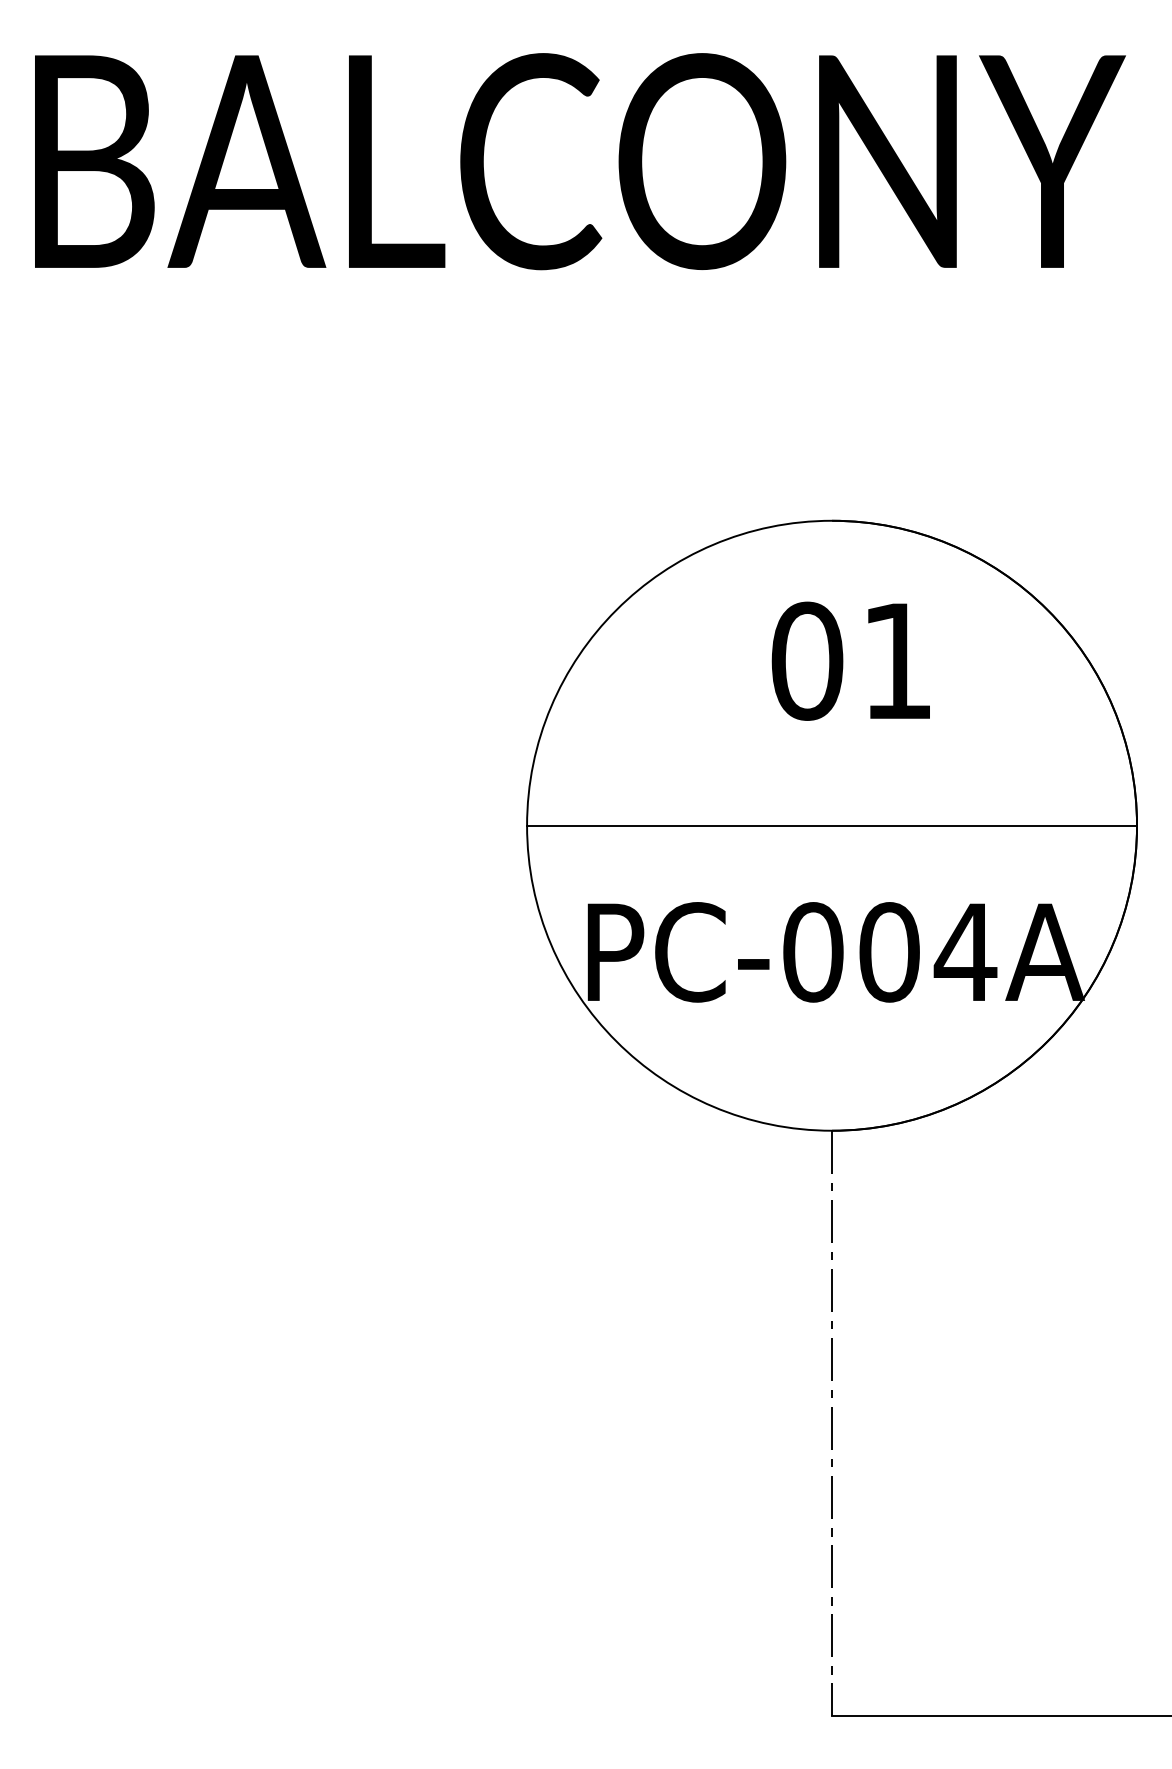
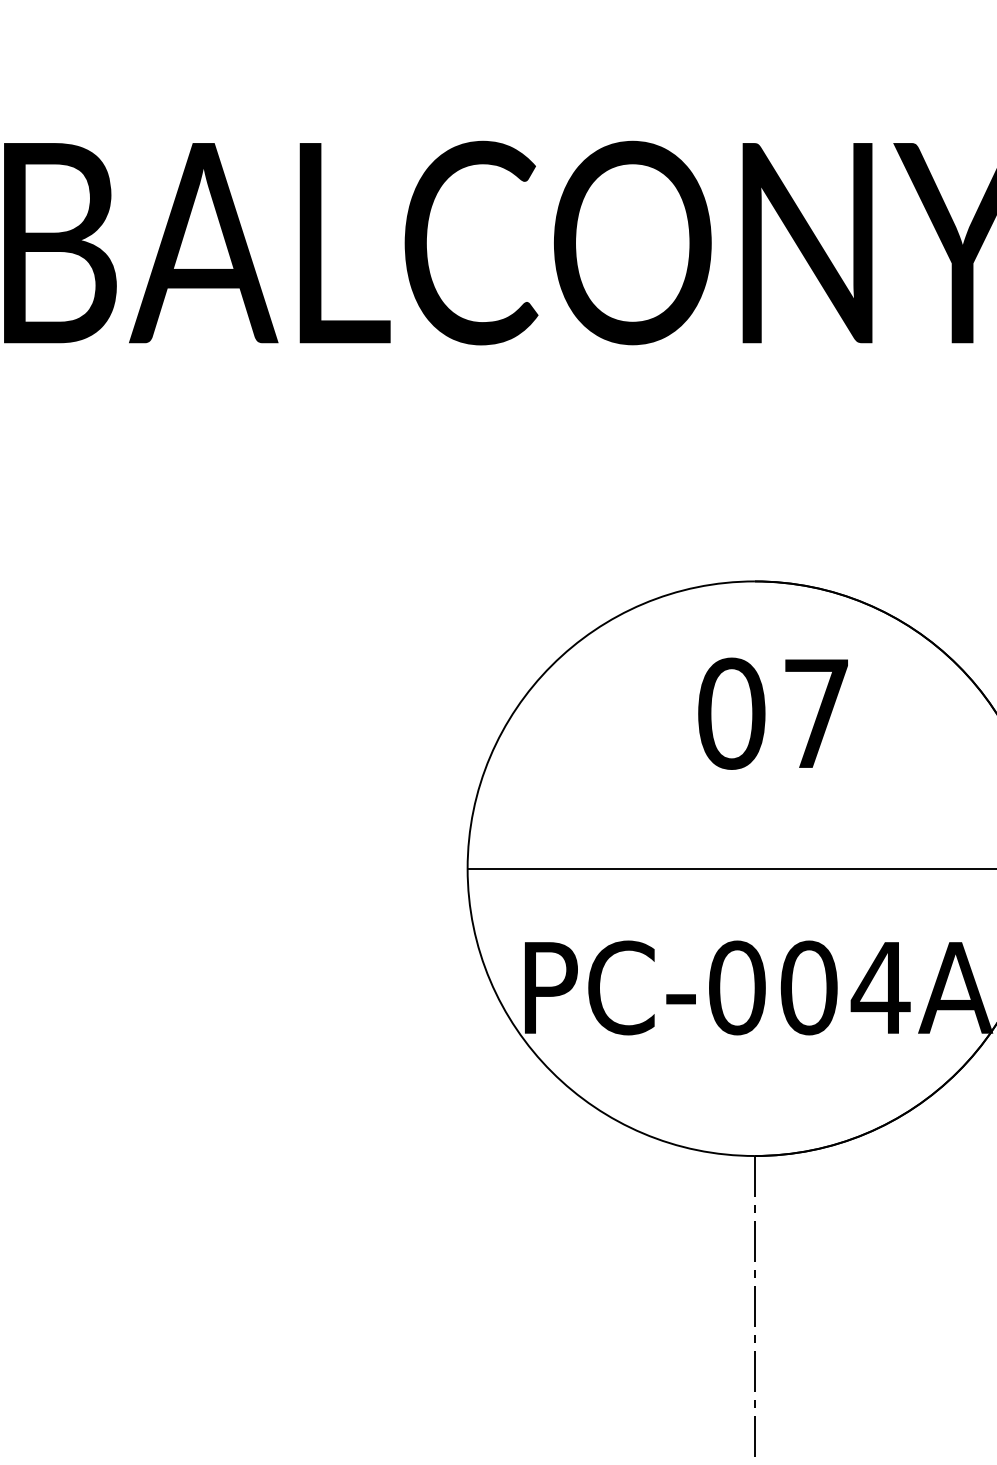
text: (897, 660) -> (816, 713), 01 -> 07

